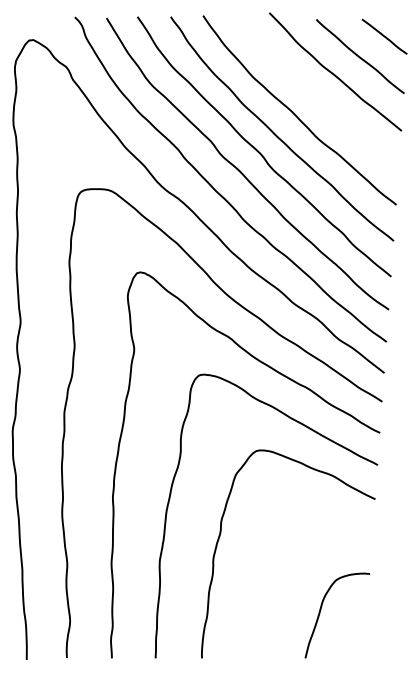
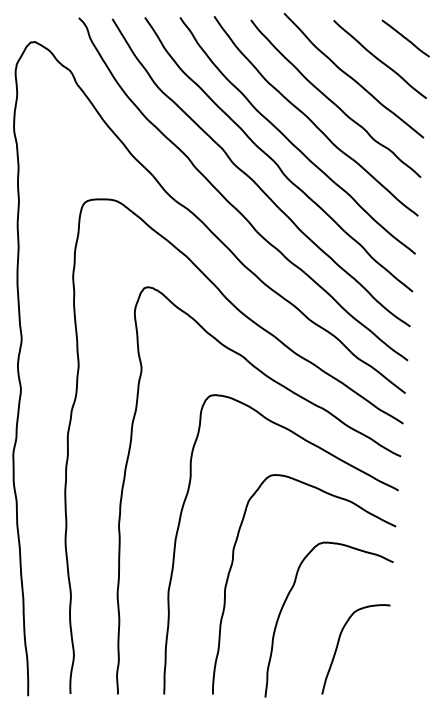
curve: (316, 96) -> (333, 101), added
curve: (272, 568) -> (287, 599), added

